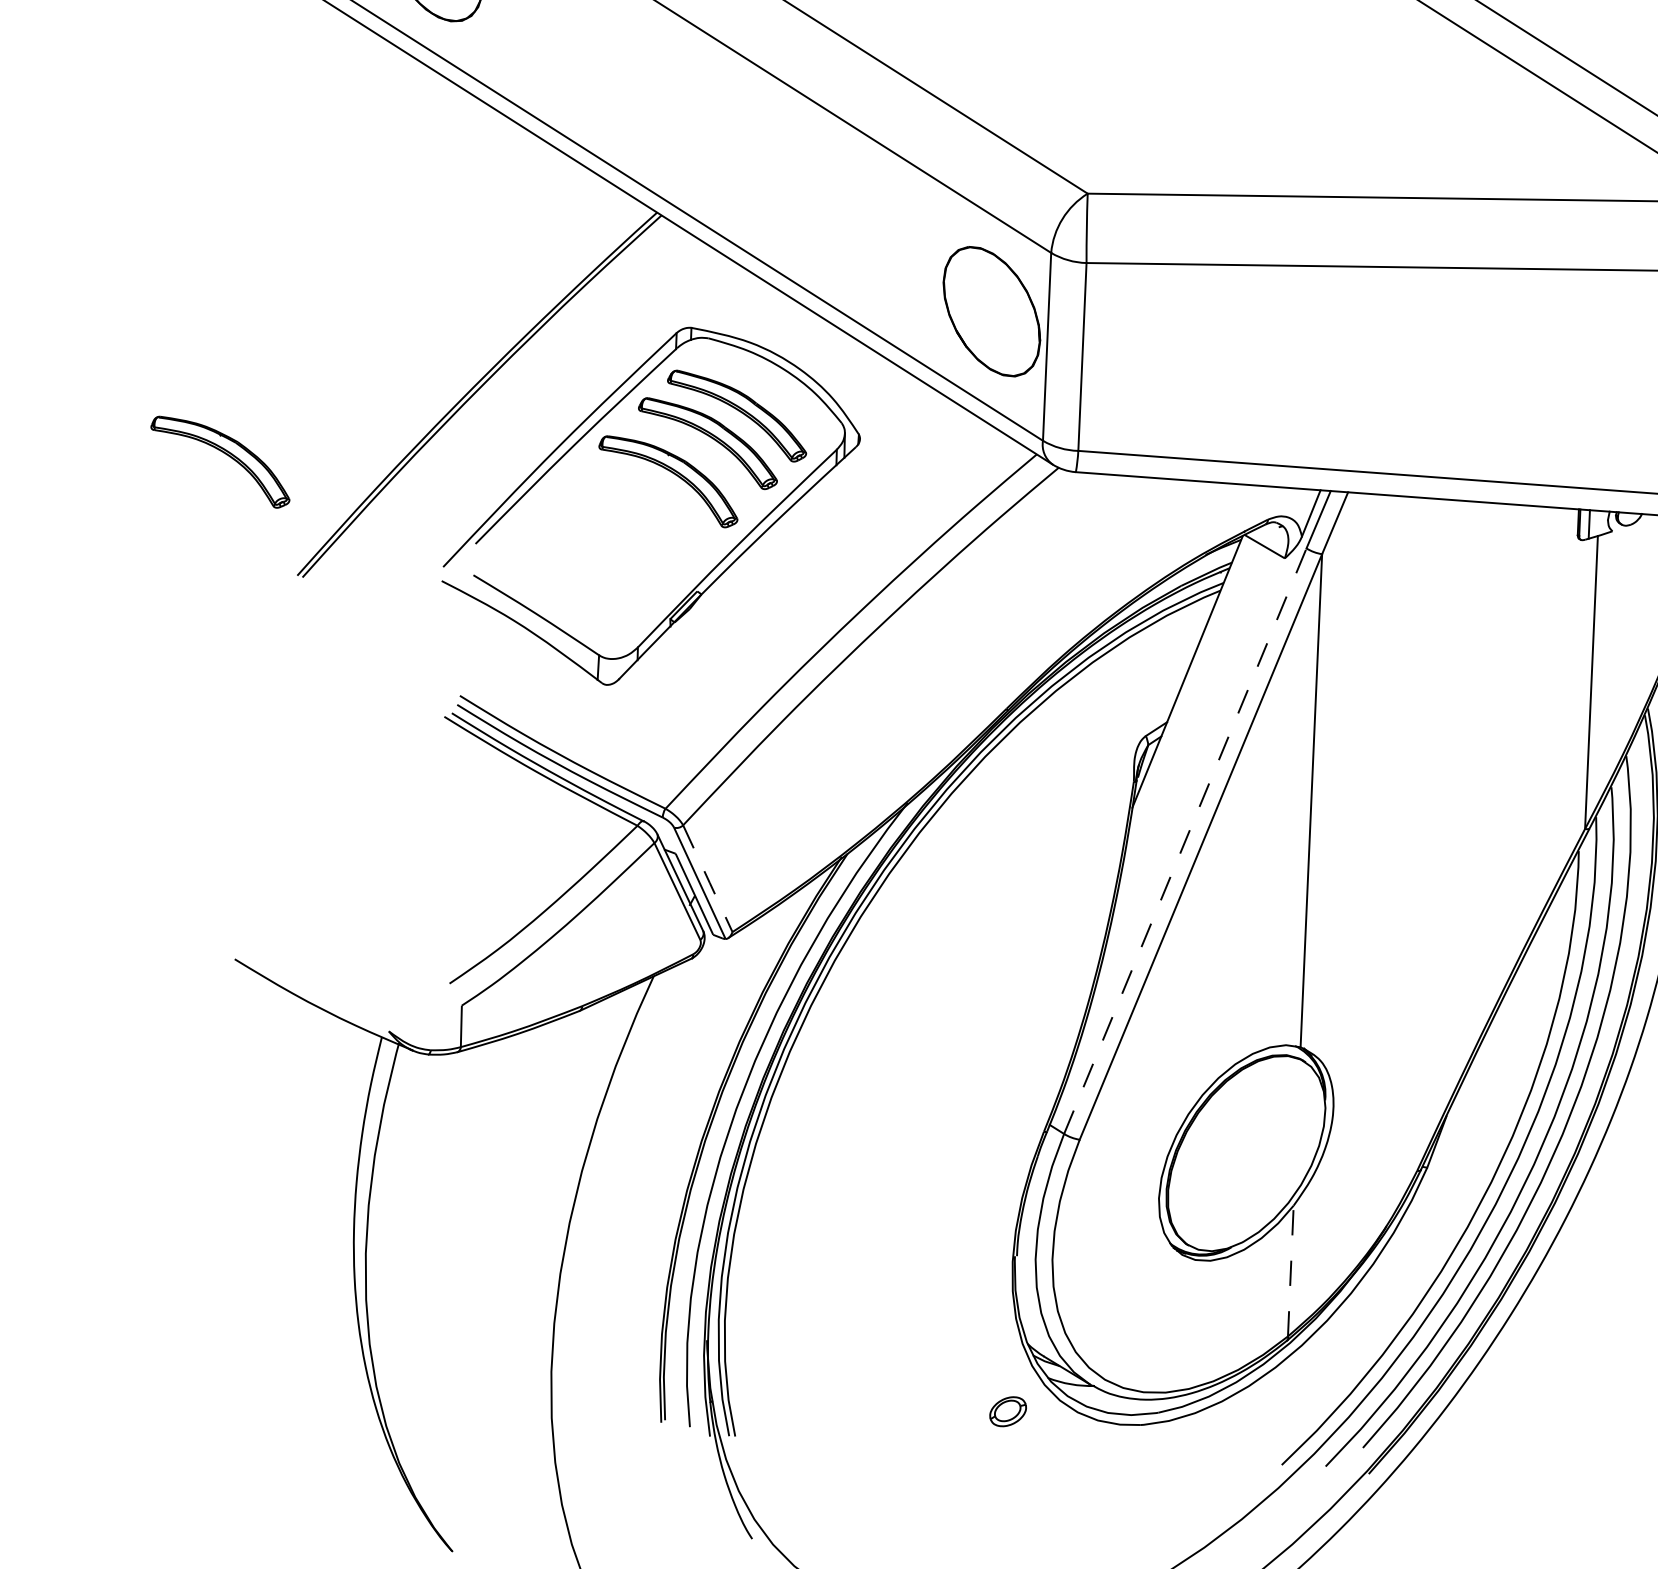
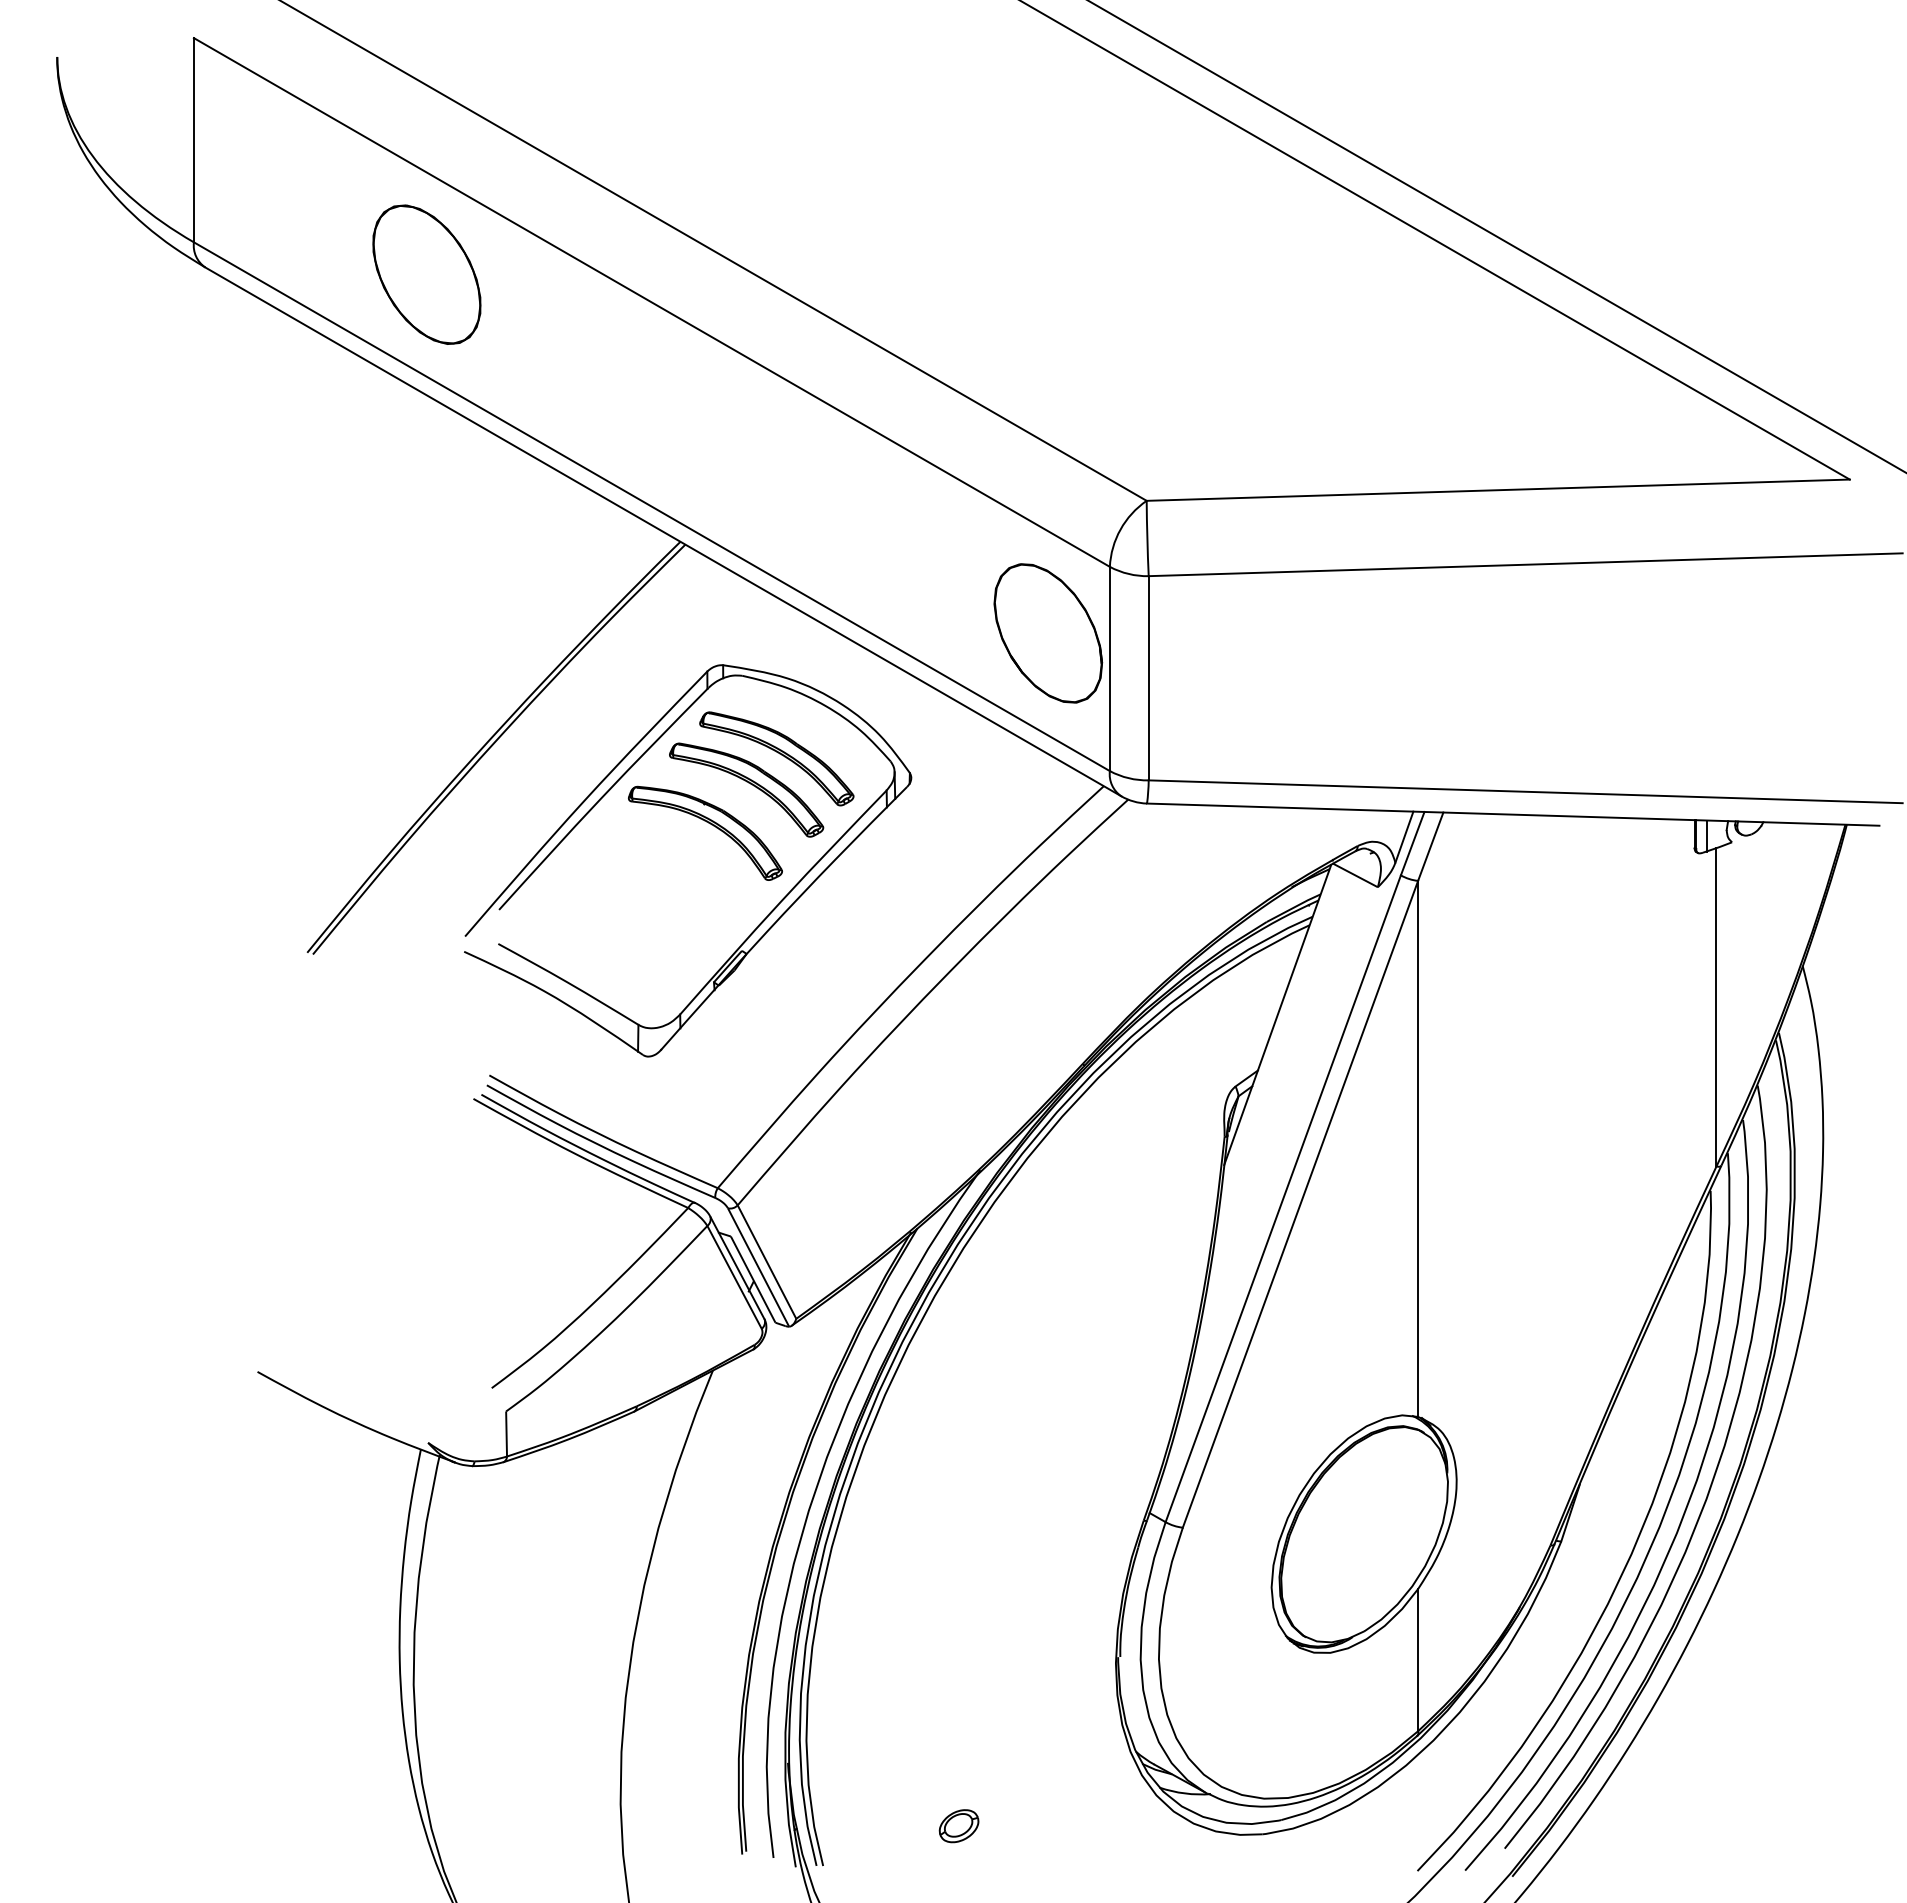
part: (226, 455) -> (224, 825), removed
line: (1185, 840) -> (1283, 1198), dashed -> solid
line: (708, 880) -> (767, 1263), dashed -> solid
line: (1291, 1270) -> (1418, 1659), dashed -> solid
part: (1007, 1411) -> (958, 1826), moved

